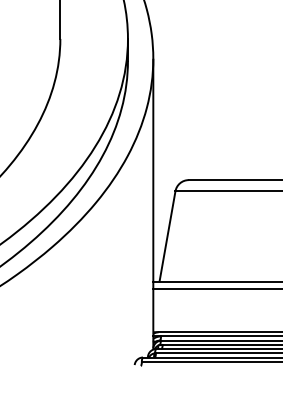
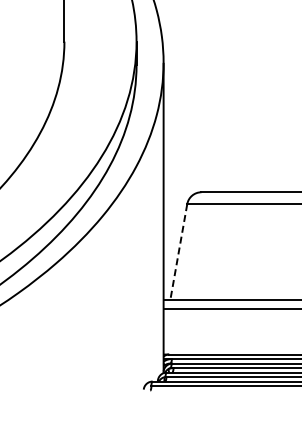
line: (167, 236) -> (178, 252), solid -> dashed

